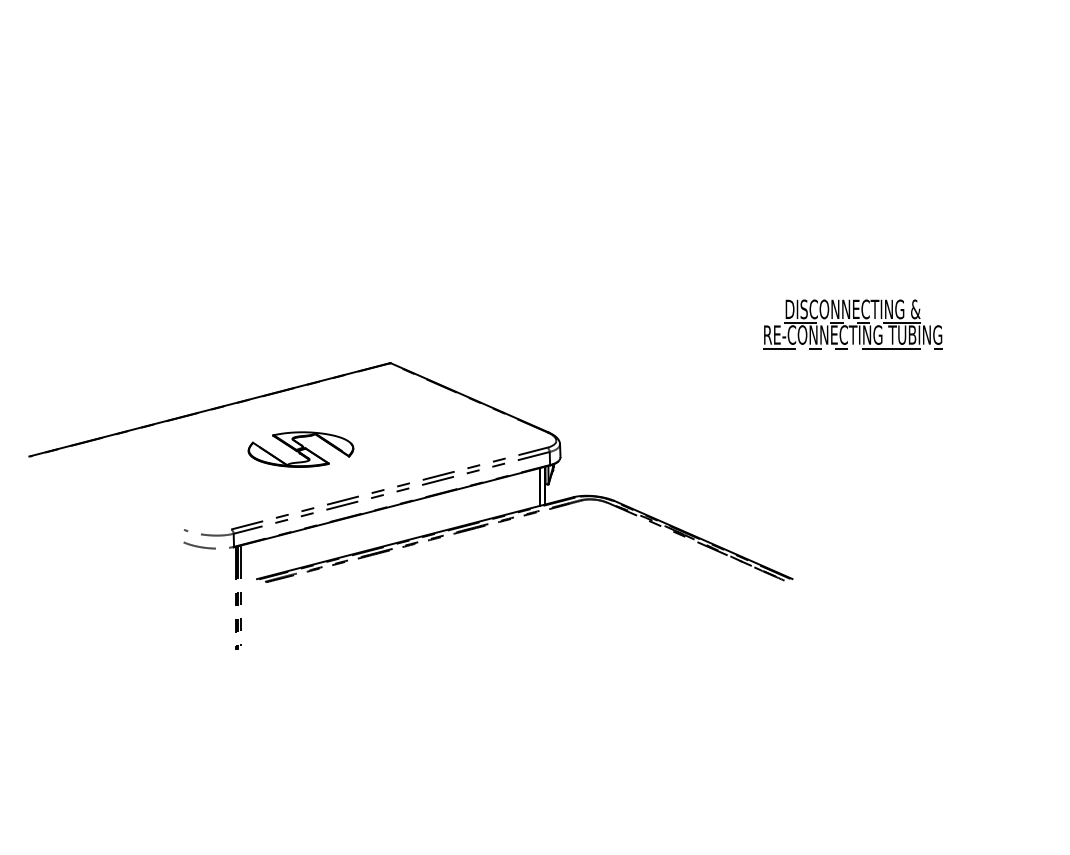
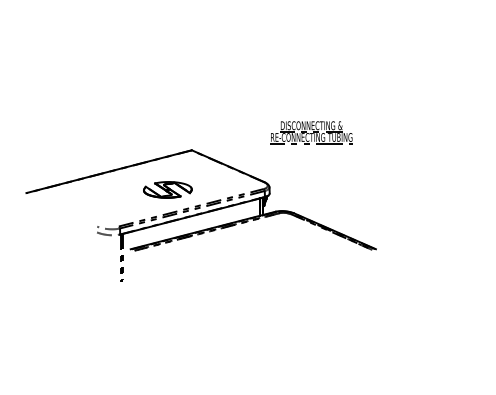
part: (852, 324) -> (311, 132), moved
part: (300, 448) -> (167, 189), moved

